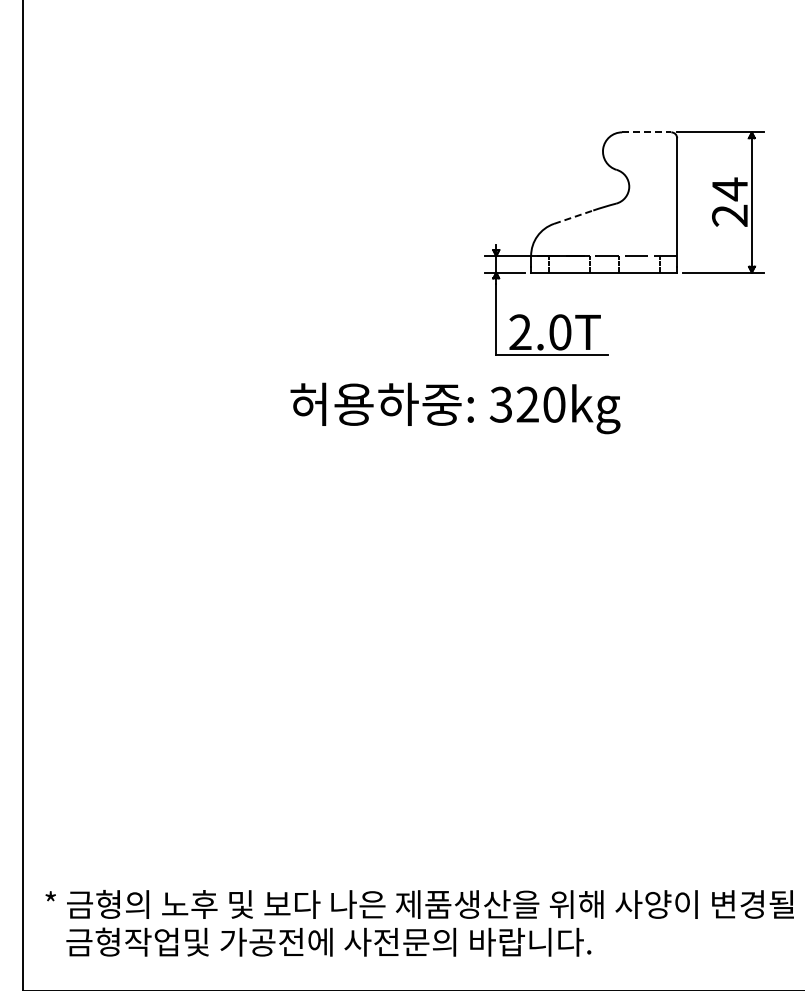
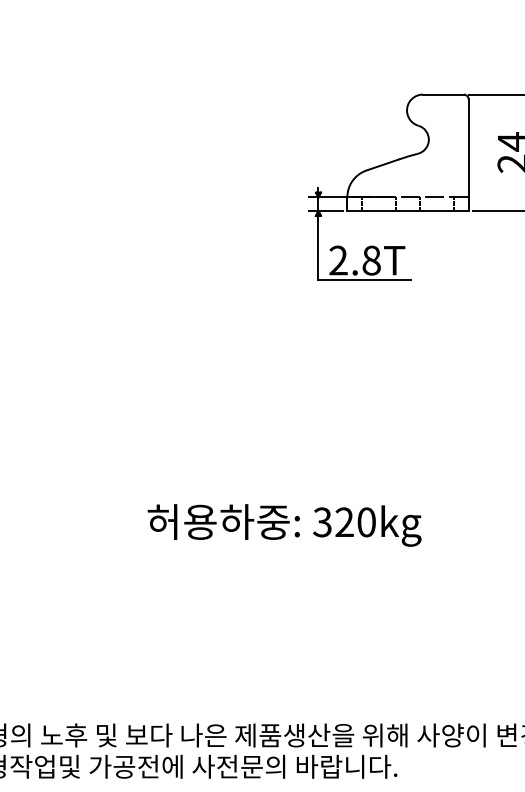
line: (646, 132) -> (443, 94), dashed -> solid
line: (573, 217) -> (382, 165), dashed -> solid
text: (560, 332) -> (371, 260), 2.0T -> 2.8T
text: (455, 408) -> (284, 525), moved

